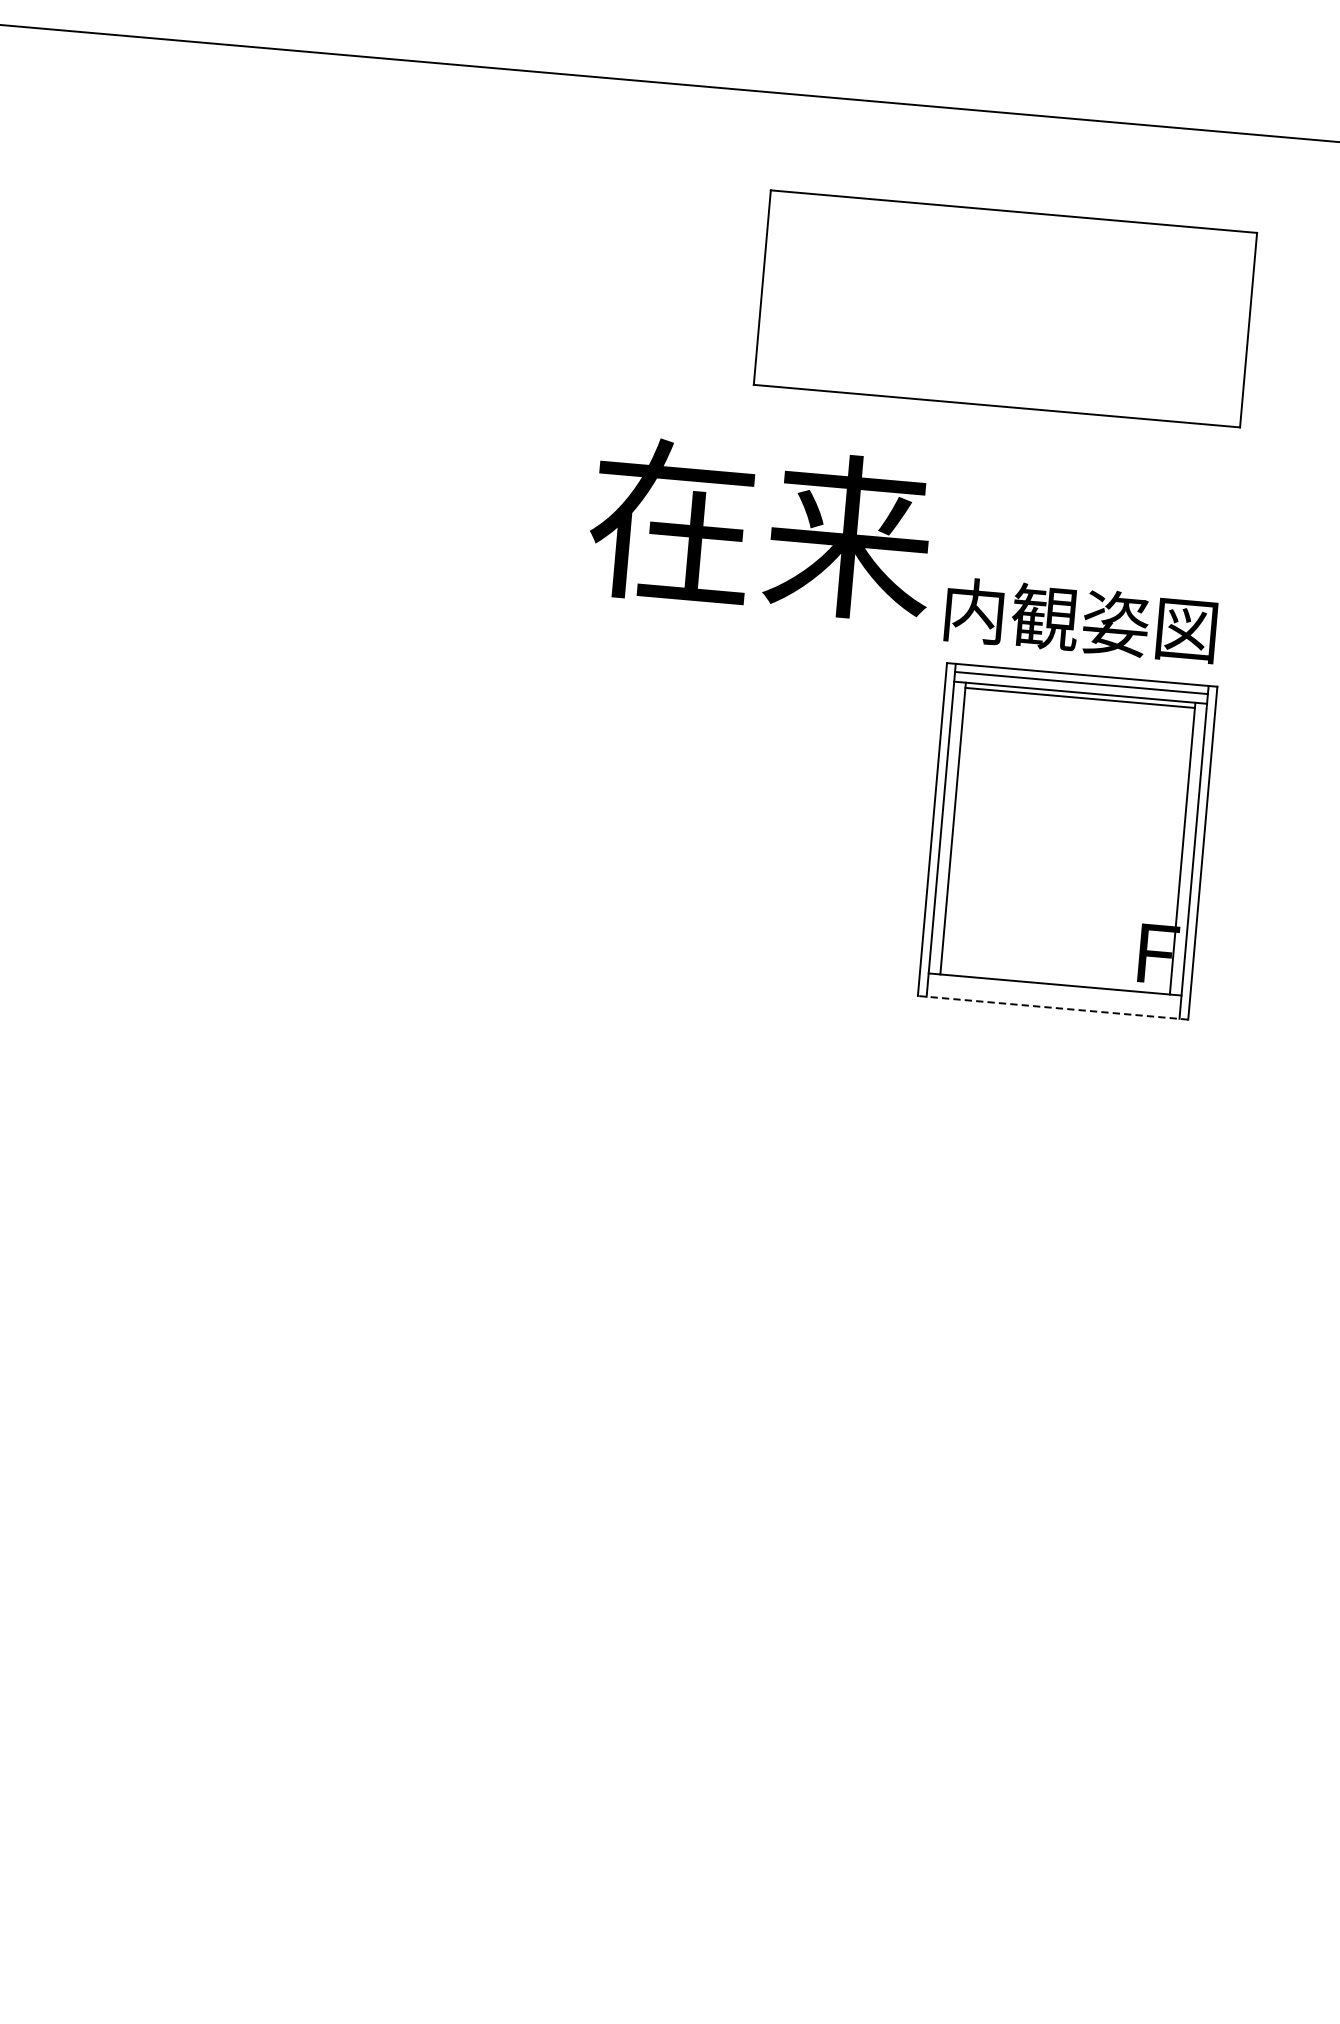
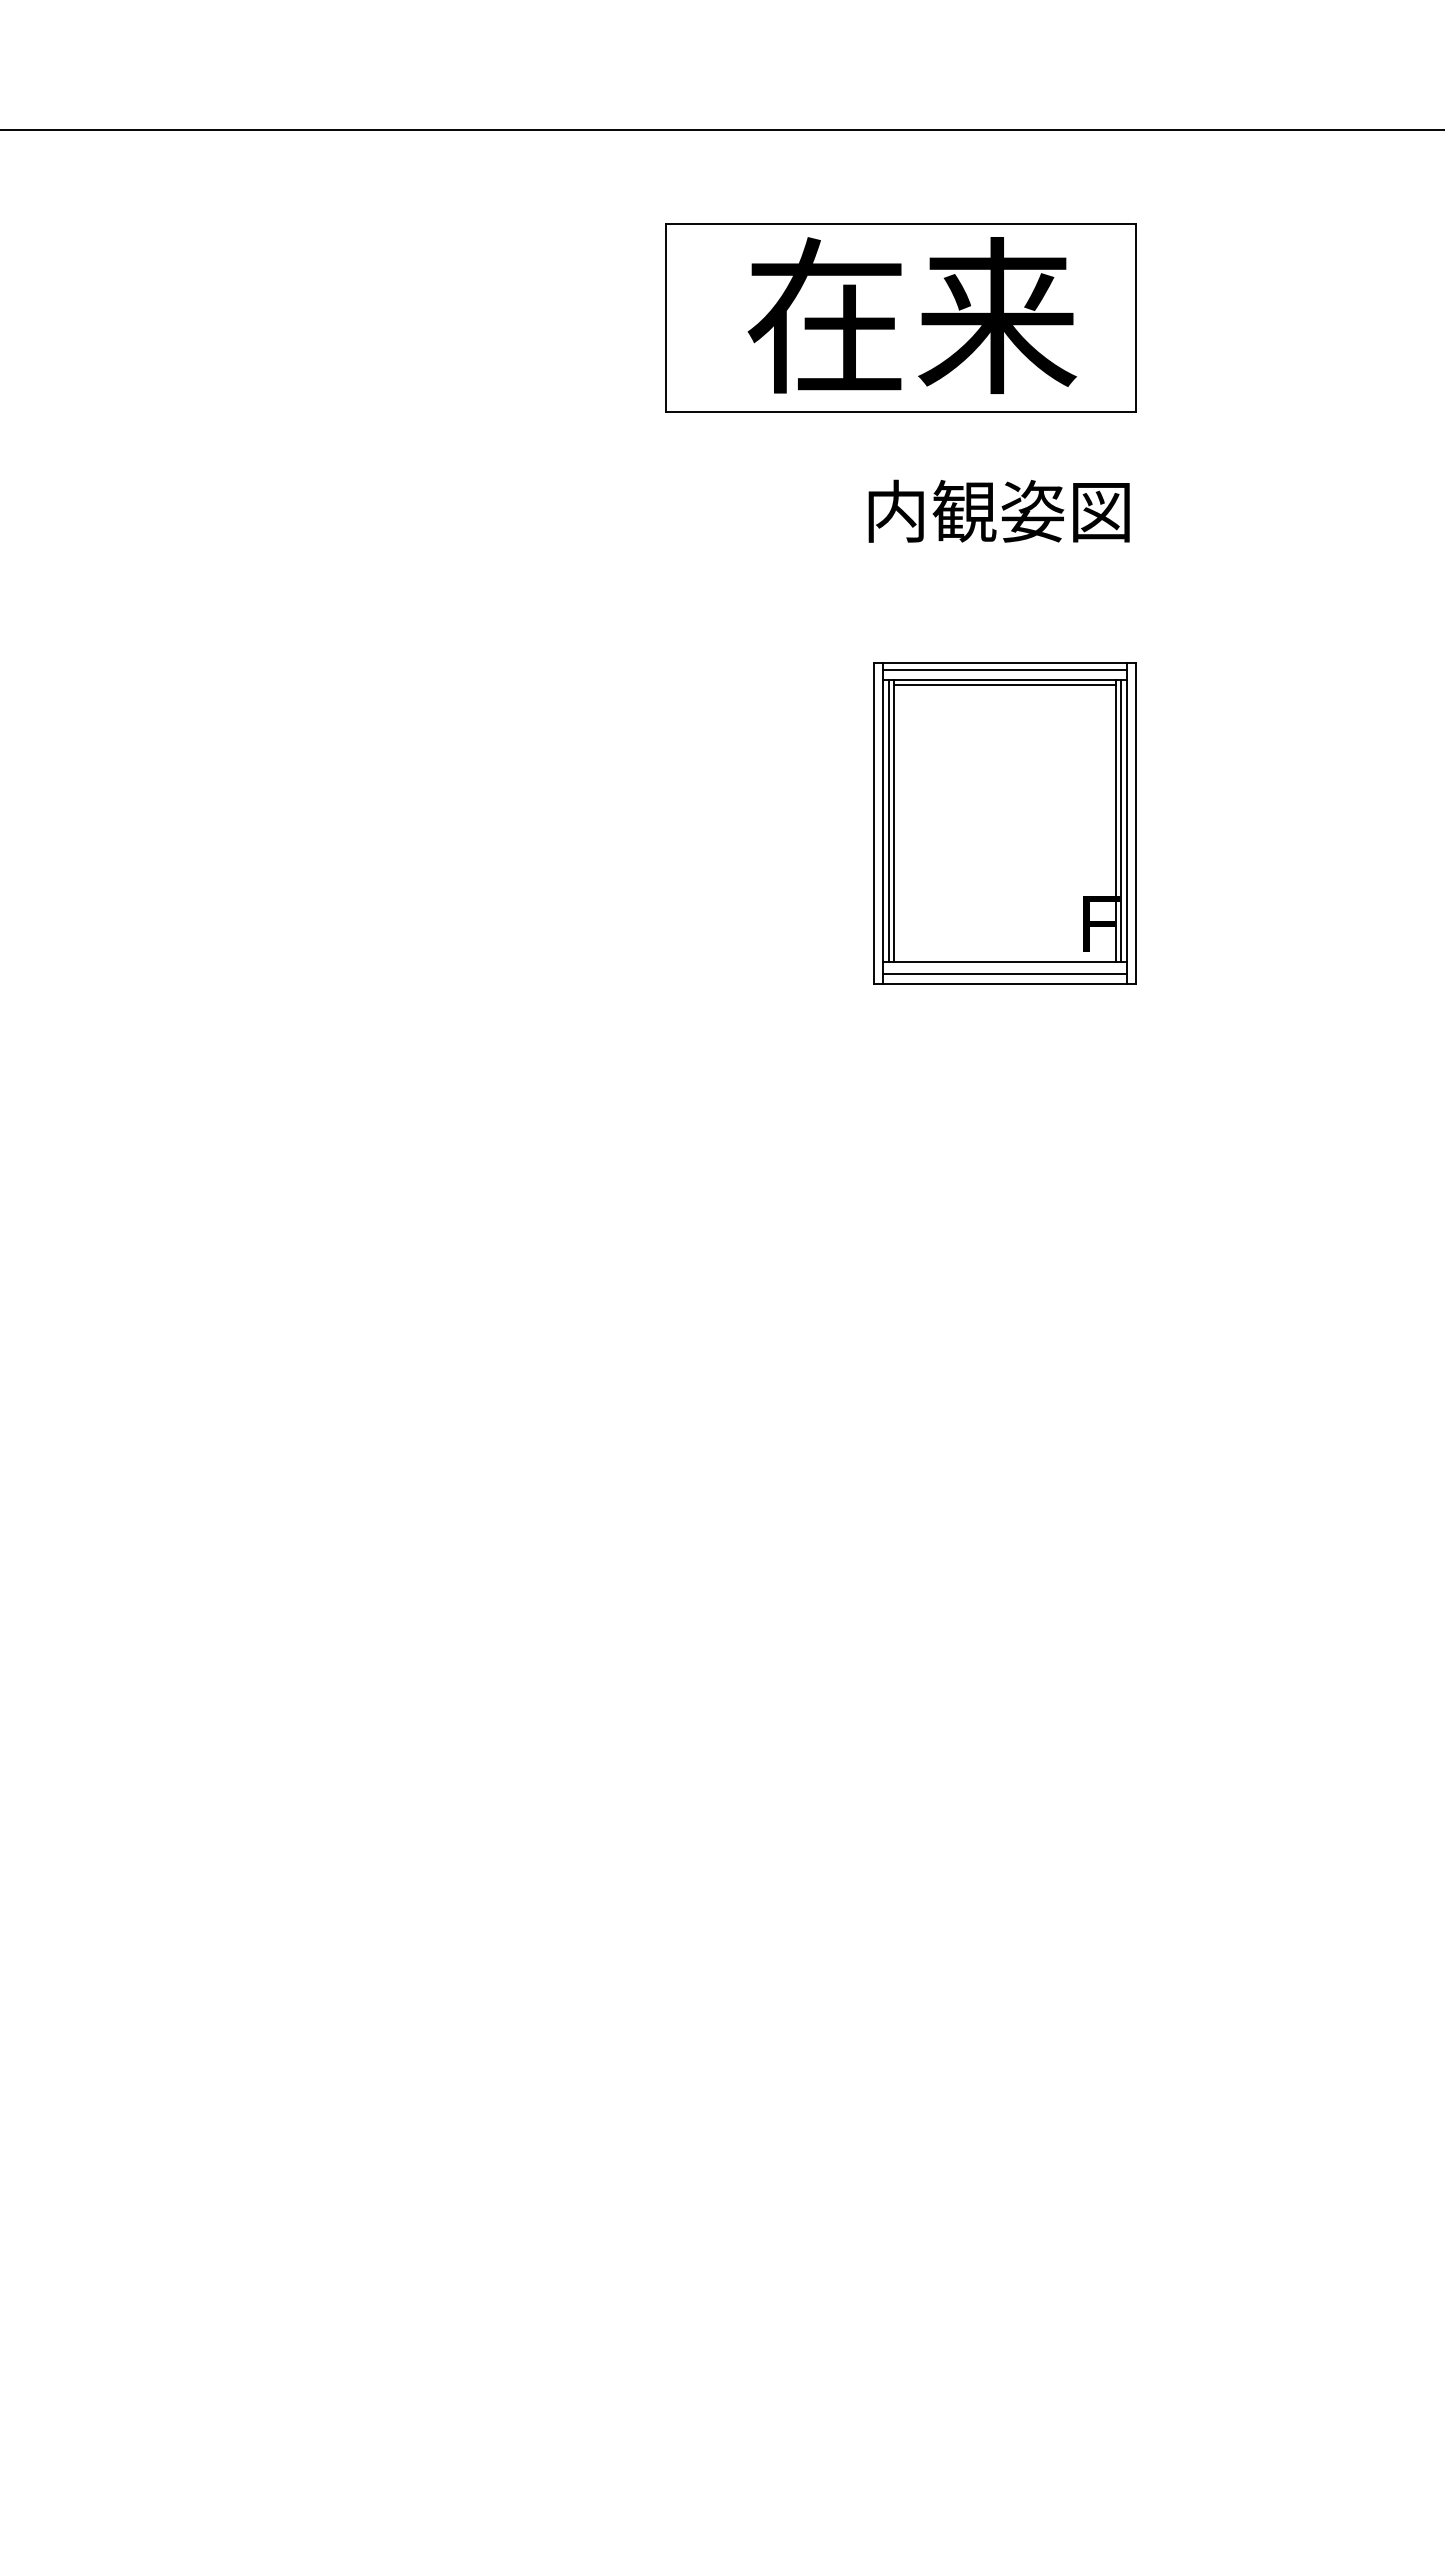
text: (761, 529) -> (912, 315), moved
text: (1080, 619) -> (998, 510), moved
line: (947, 827) -> (888, 820), added
line: (1187, 848) -> (1120, 820), added
line: (1053, 997) -> (1004, 974), added
line: (1052, 1008) -> (1004, 984), dashed -> solid

